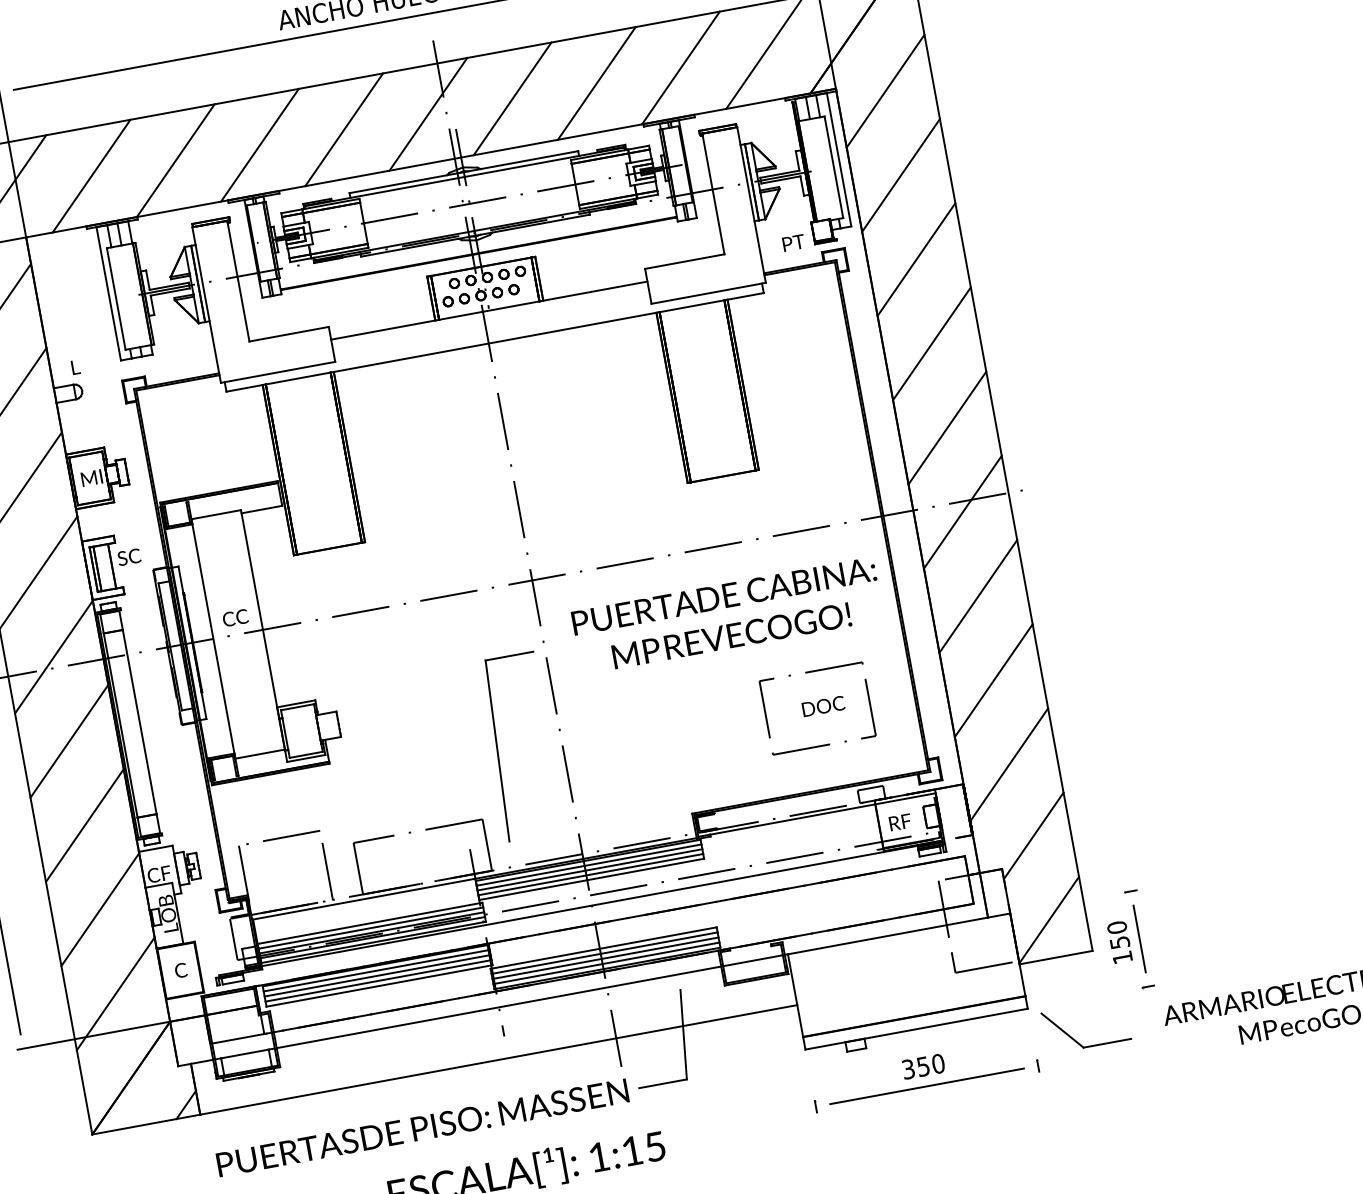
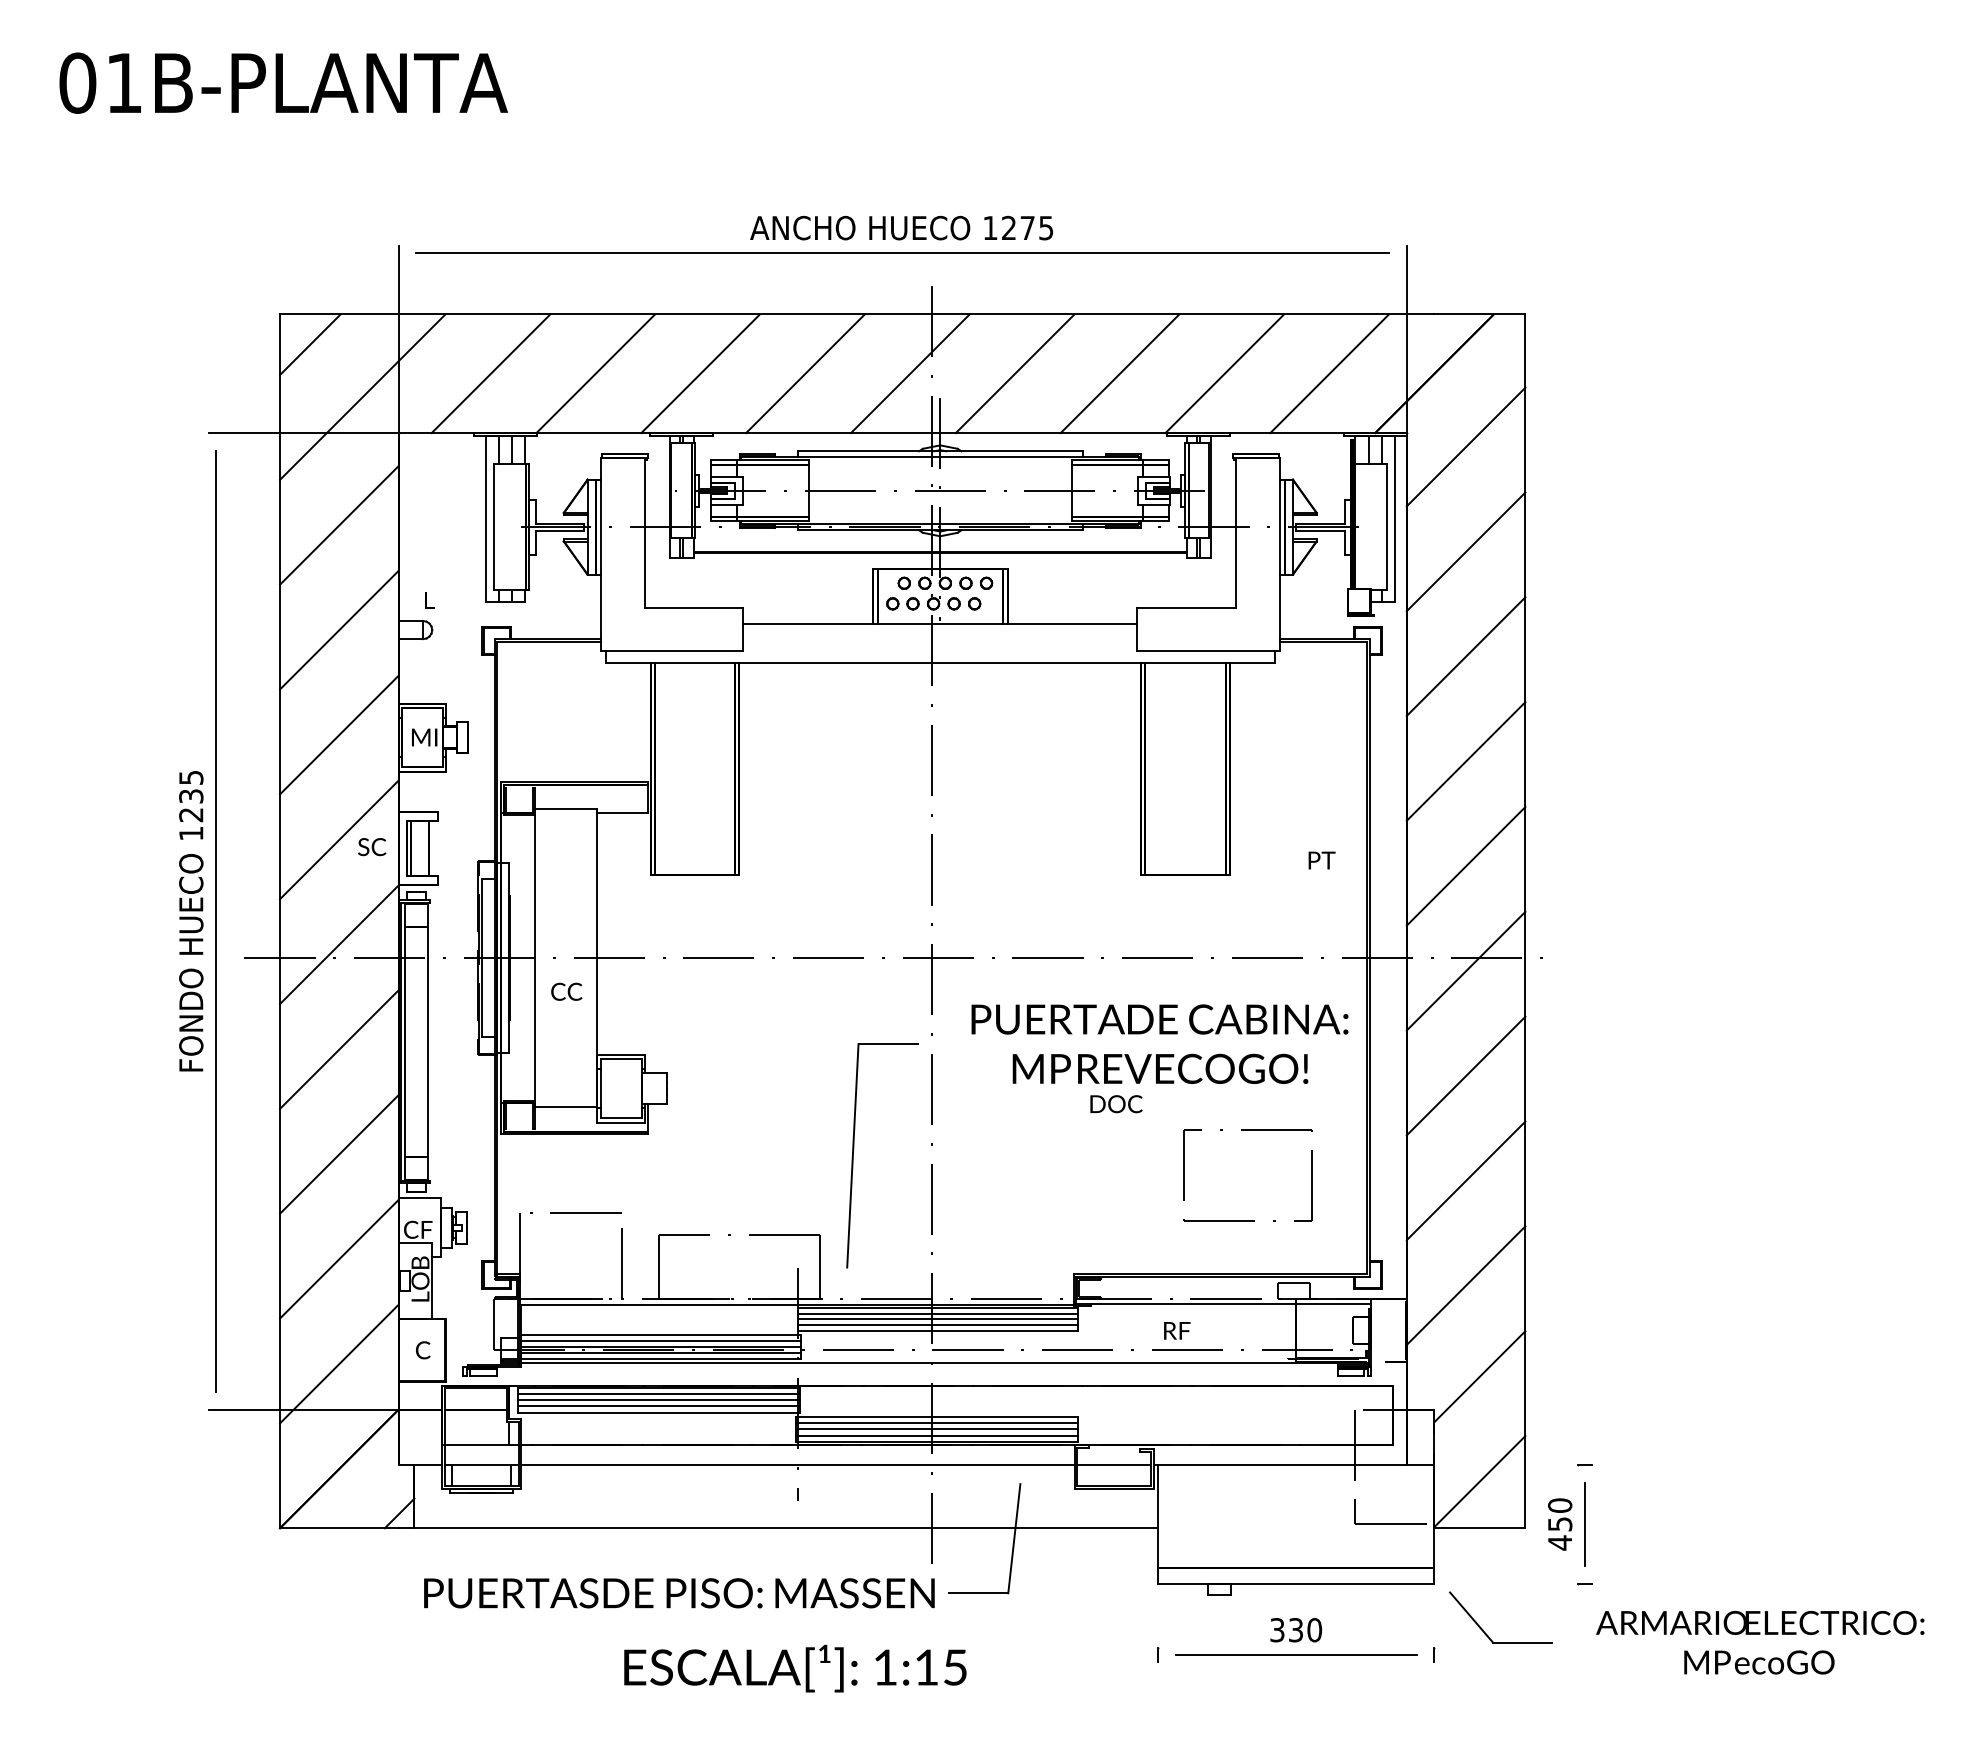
text: (793, 243) -> (1321, 860), moved
text: (129, 557) -> (372, 847), moved
text: (235, 617) -> (566, 991), moved
text: (823, 706) -> (1116, 1104), moved
text: (900, 822) -> (1177, 1330), moved
text: (1122, 957) -> (1559, 1542), 150 -> 450
text: (923, 1065) -> (1296, 1629), 350 -> 330

